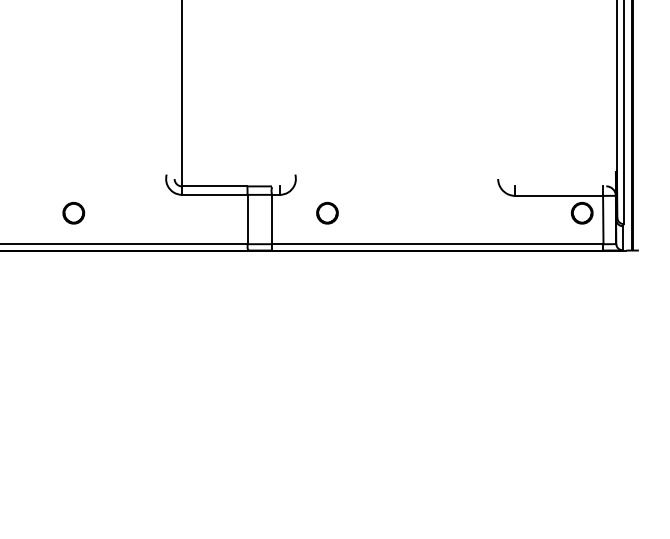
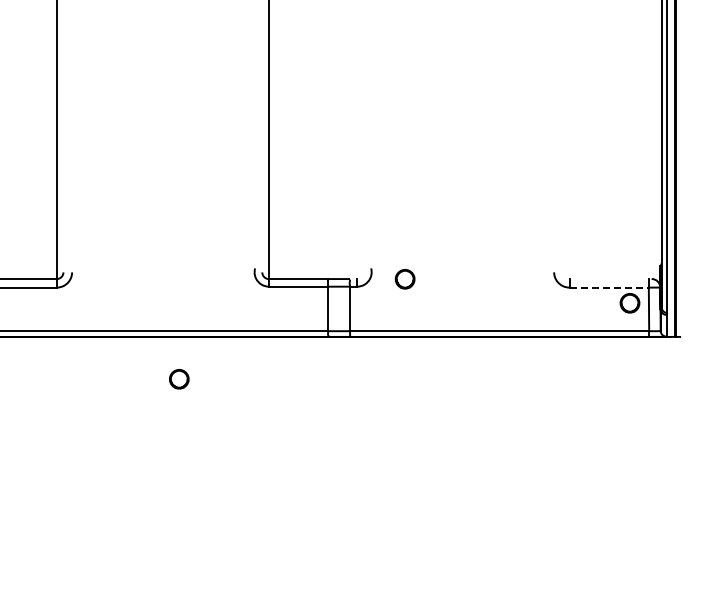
line: (559, 195) -> (609, 287), solid -> dashed
part: (74, 213) -> (179, 379), moved
part: (326, 213) -> (404, 279), moved

